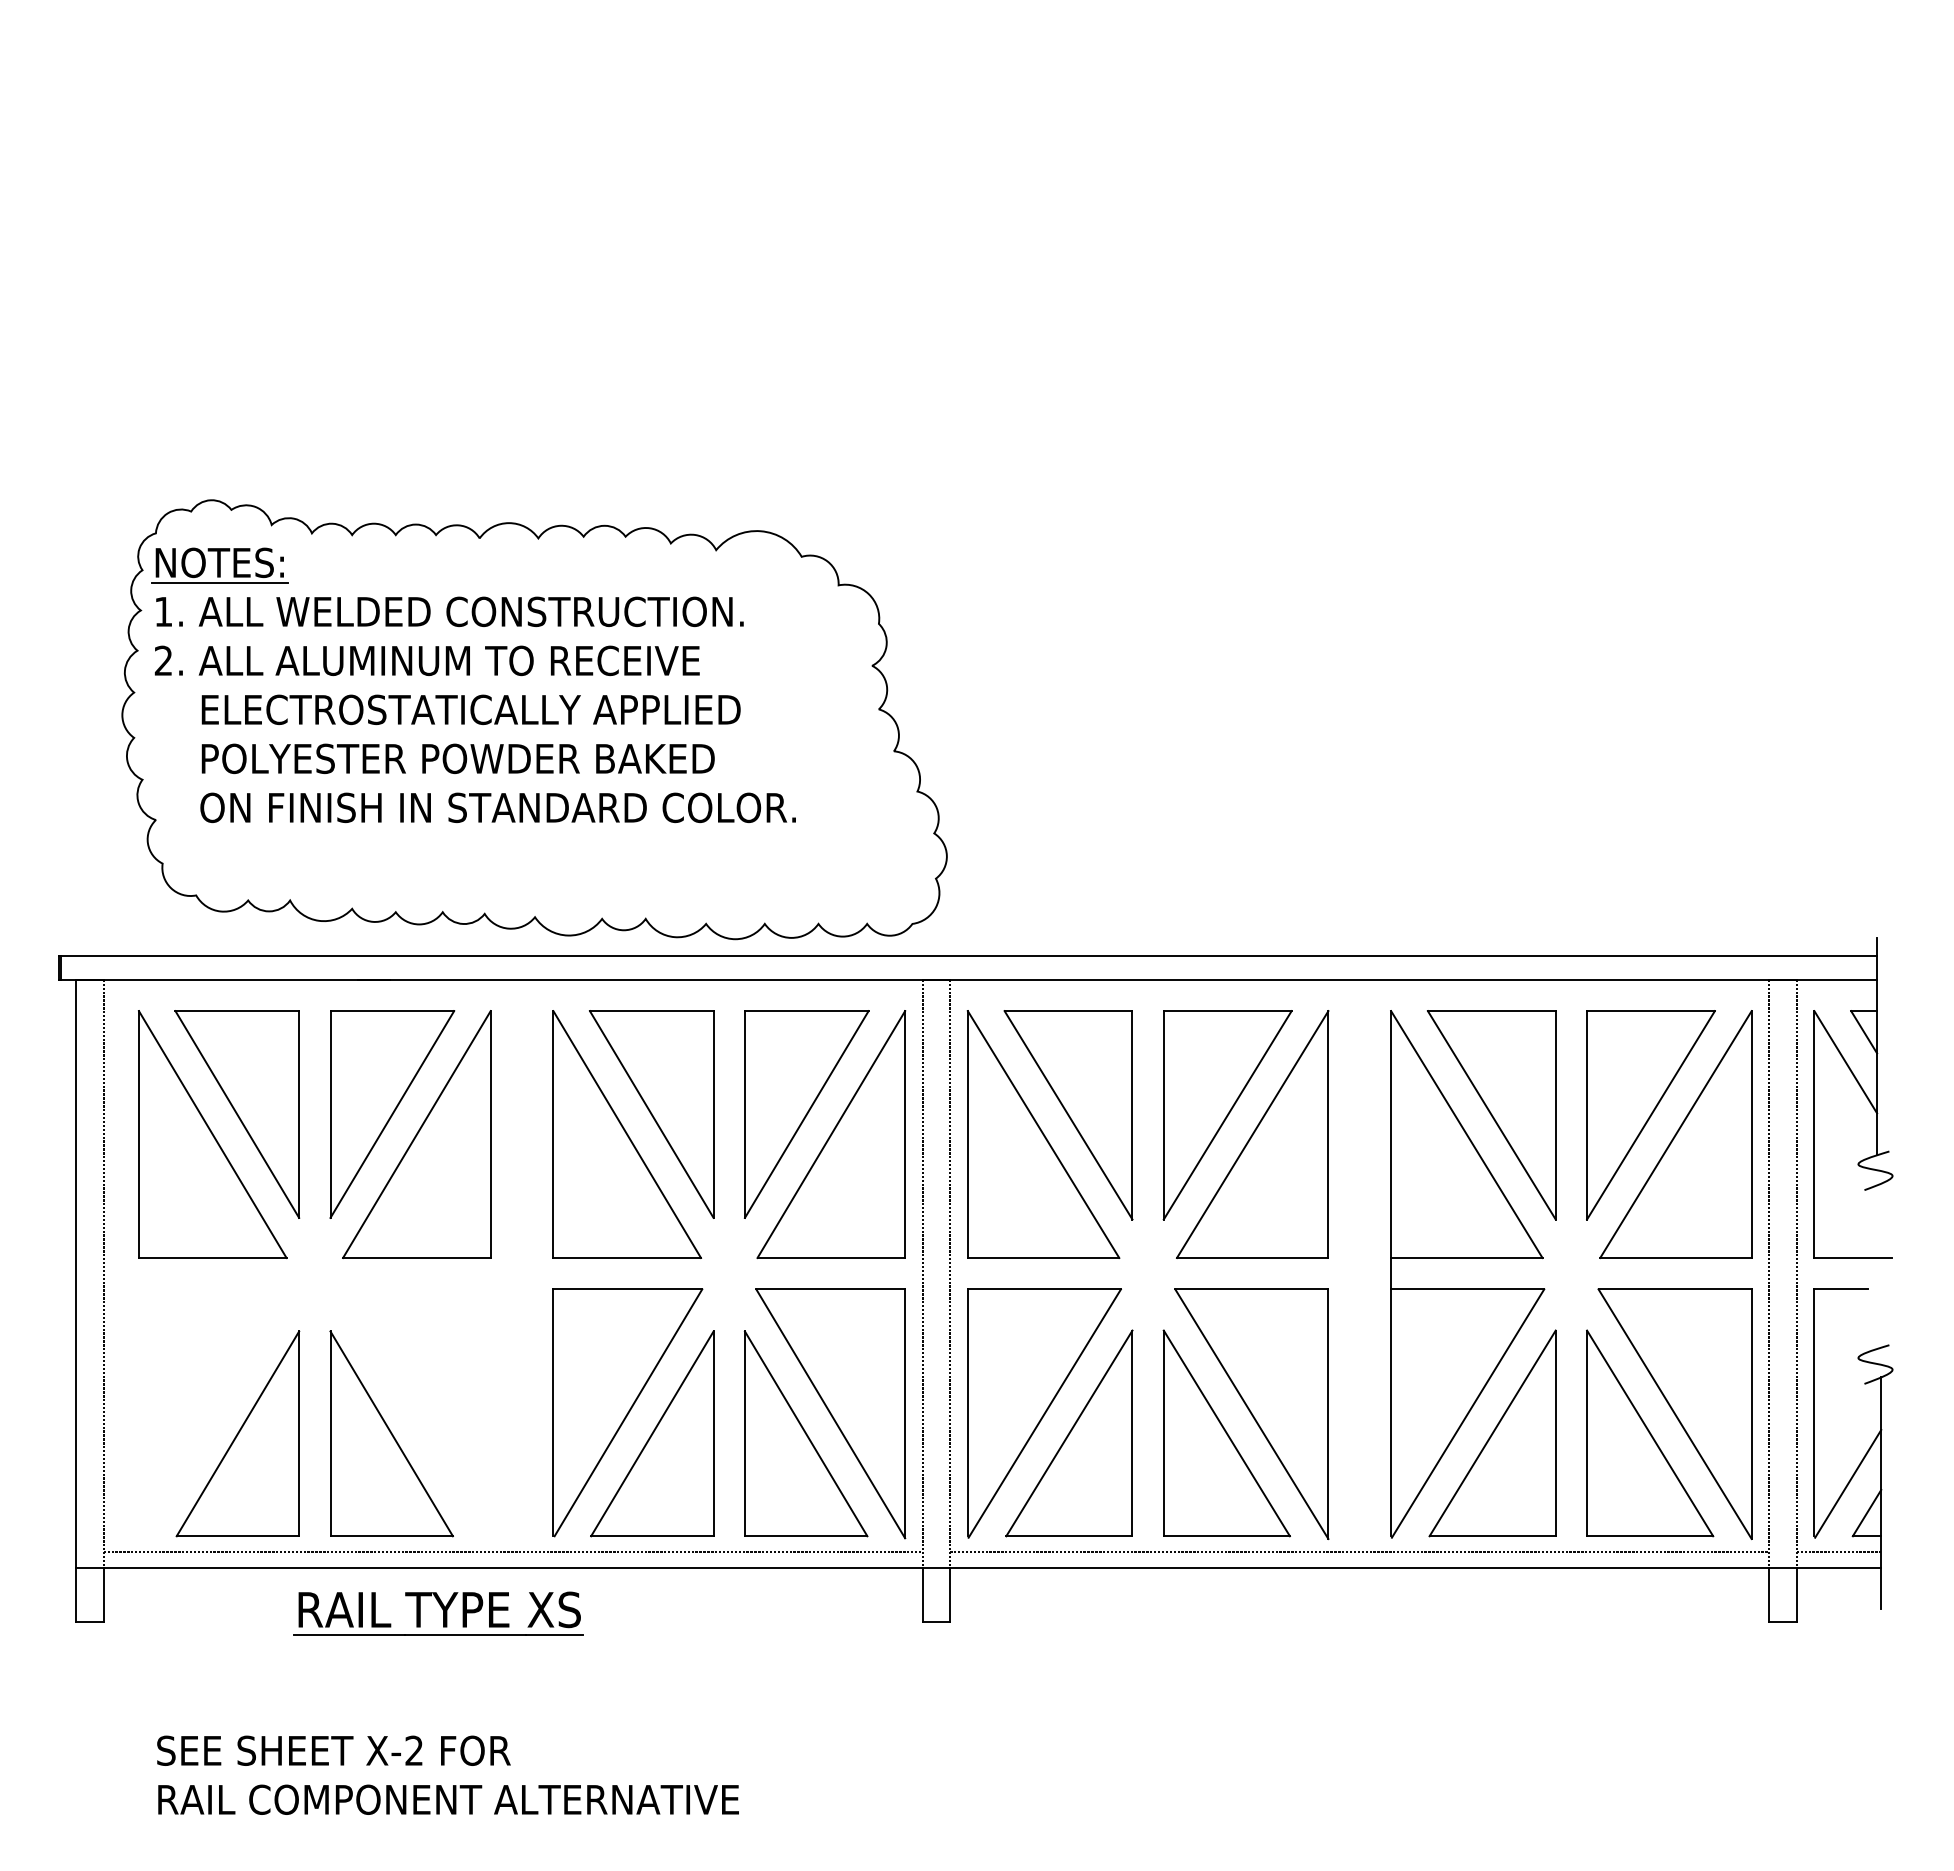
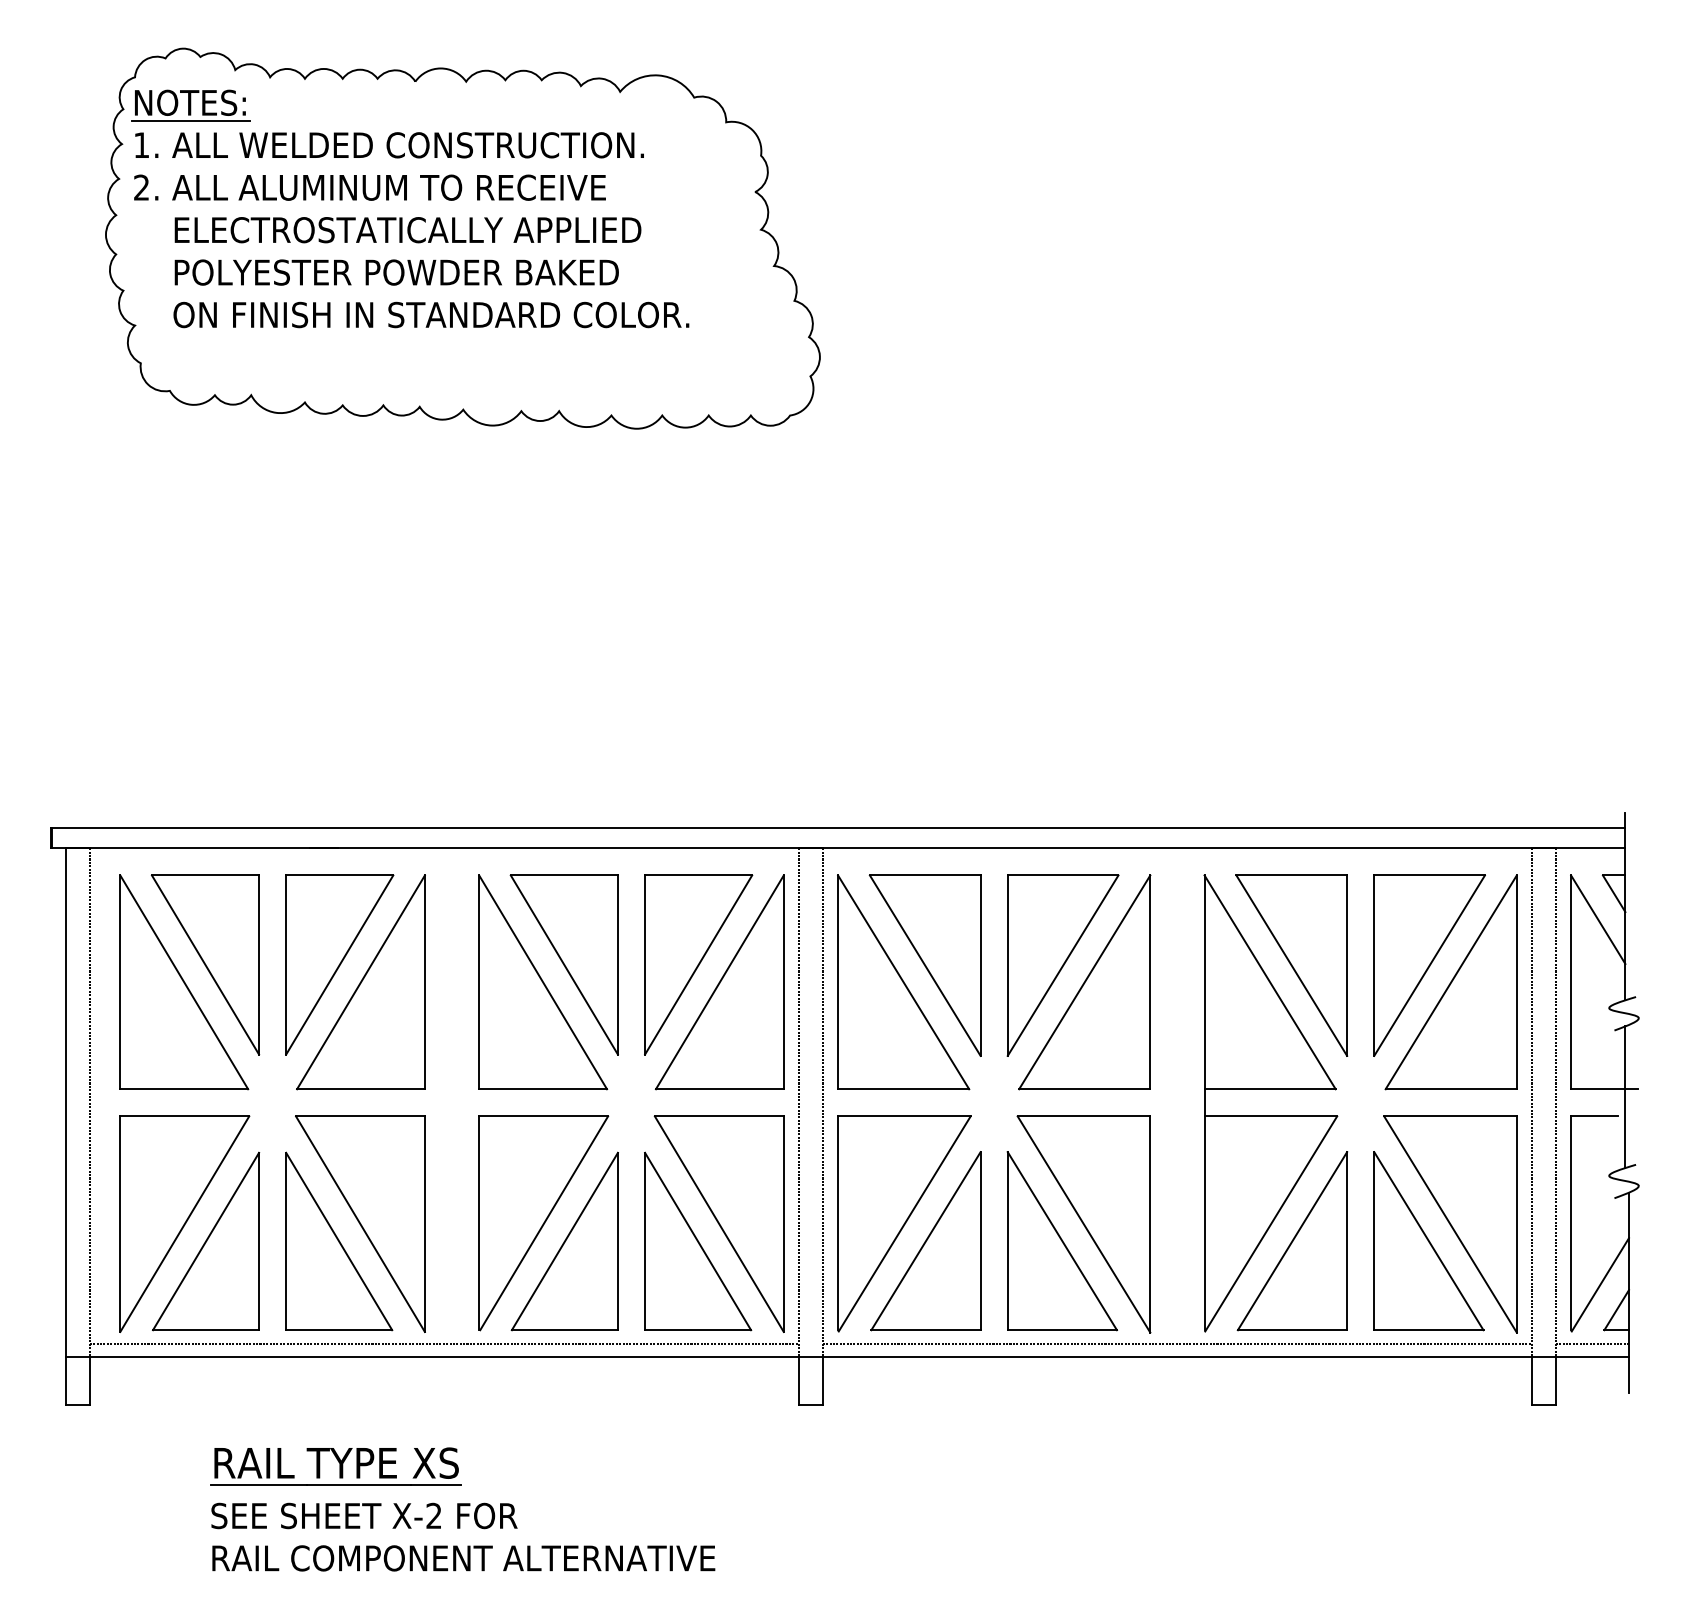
part: (534, 719) -> (462, 238), moved
line: (1877, 1266) -> (1625, 1096), added
part: (212, 1413) -> (184, 1223), added
part: (415, 1413) -> (359, 1223), added
part: (438, 1613) -> (335, 1466), moved
text: (447, 1774) -> (462, 1536), moved

